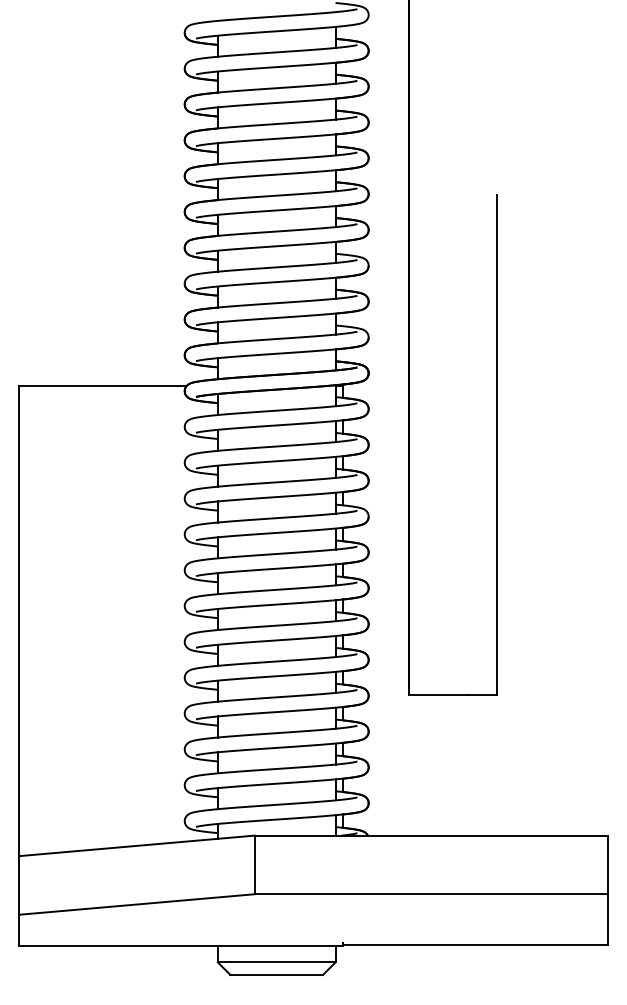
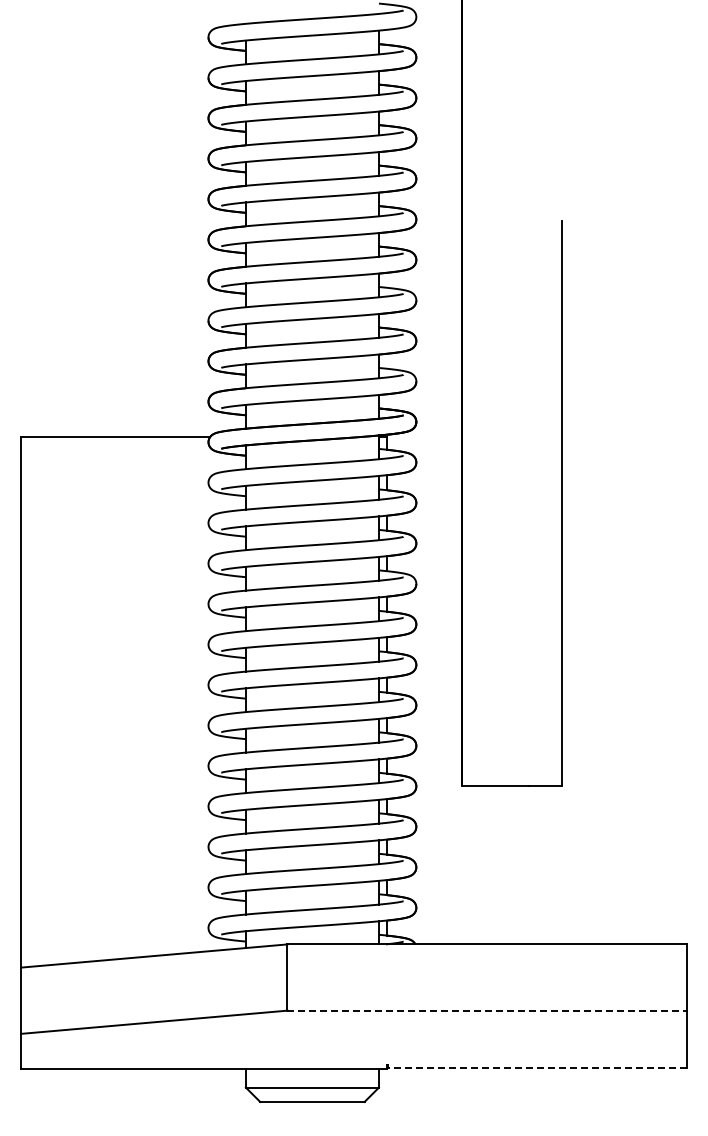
line: (431, 894) -> (487, 1010), solid -> dashed
line: (475, 945) -> (536, 1068), solid -> dashed

